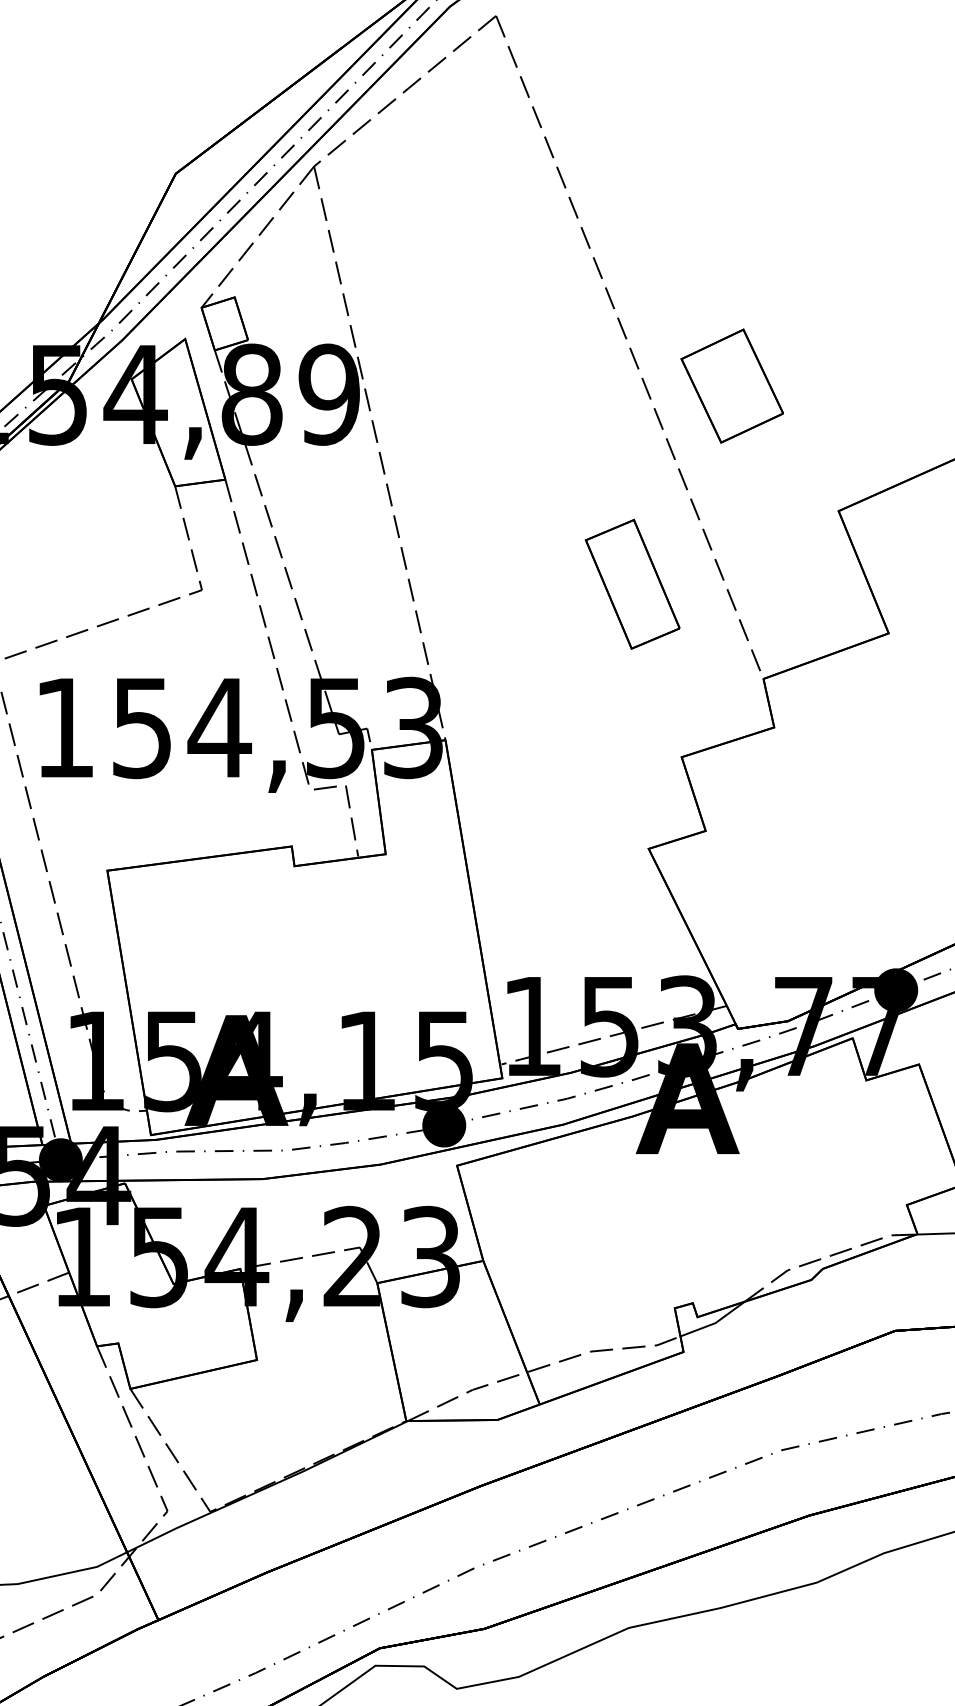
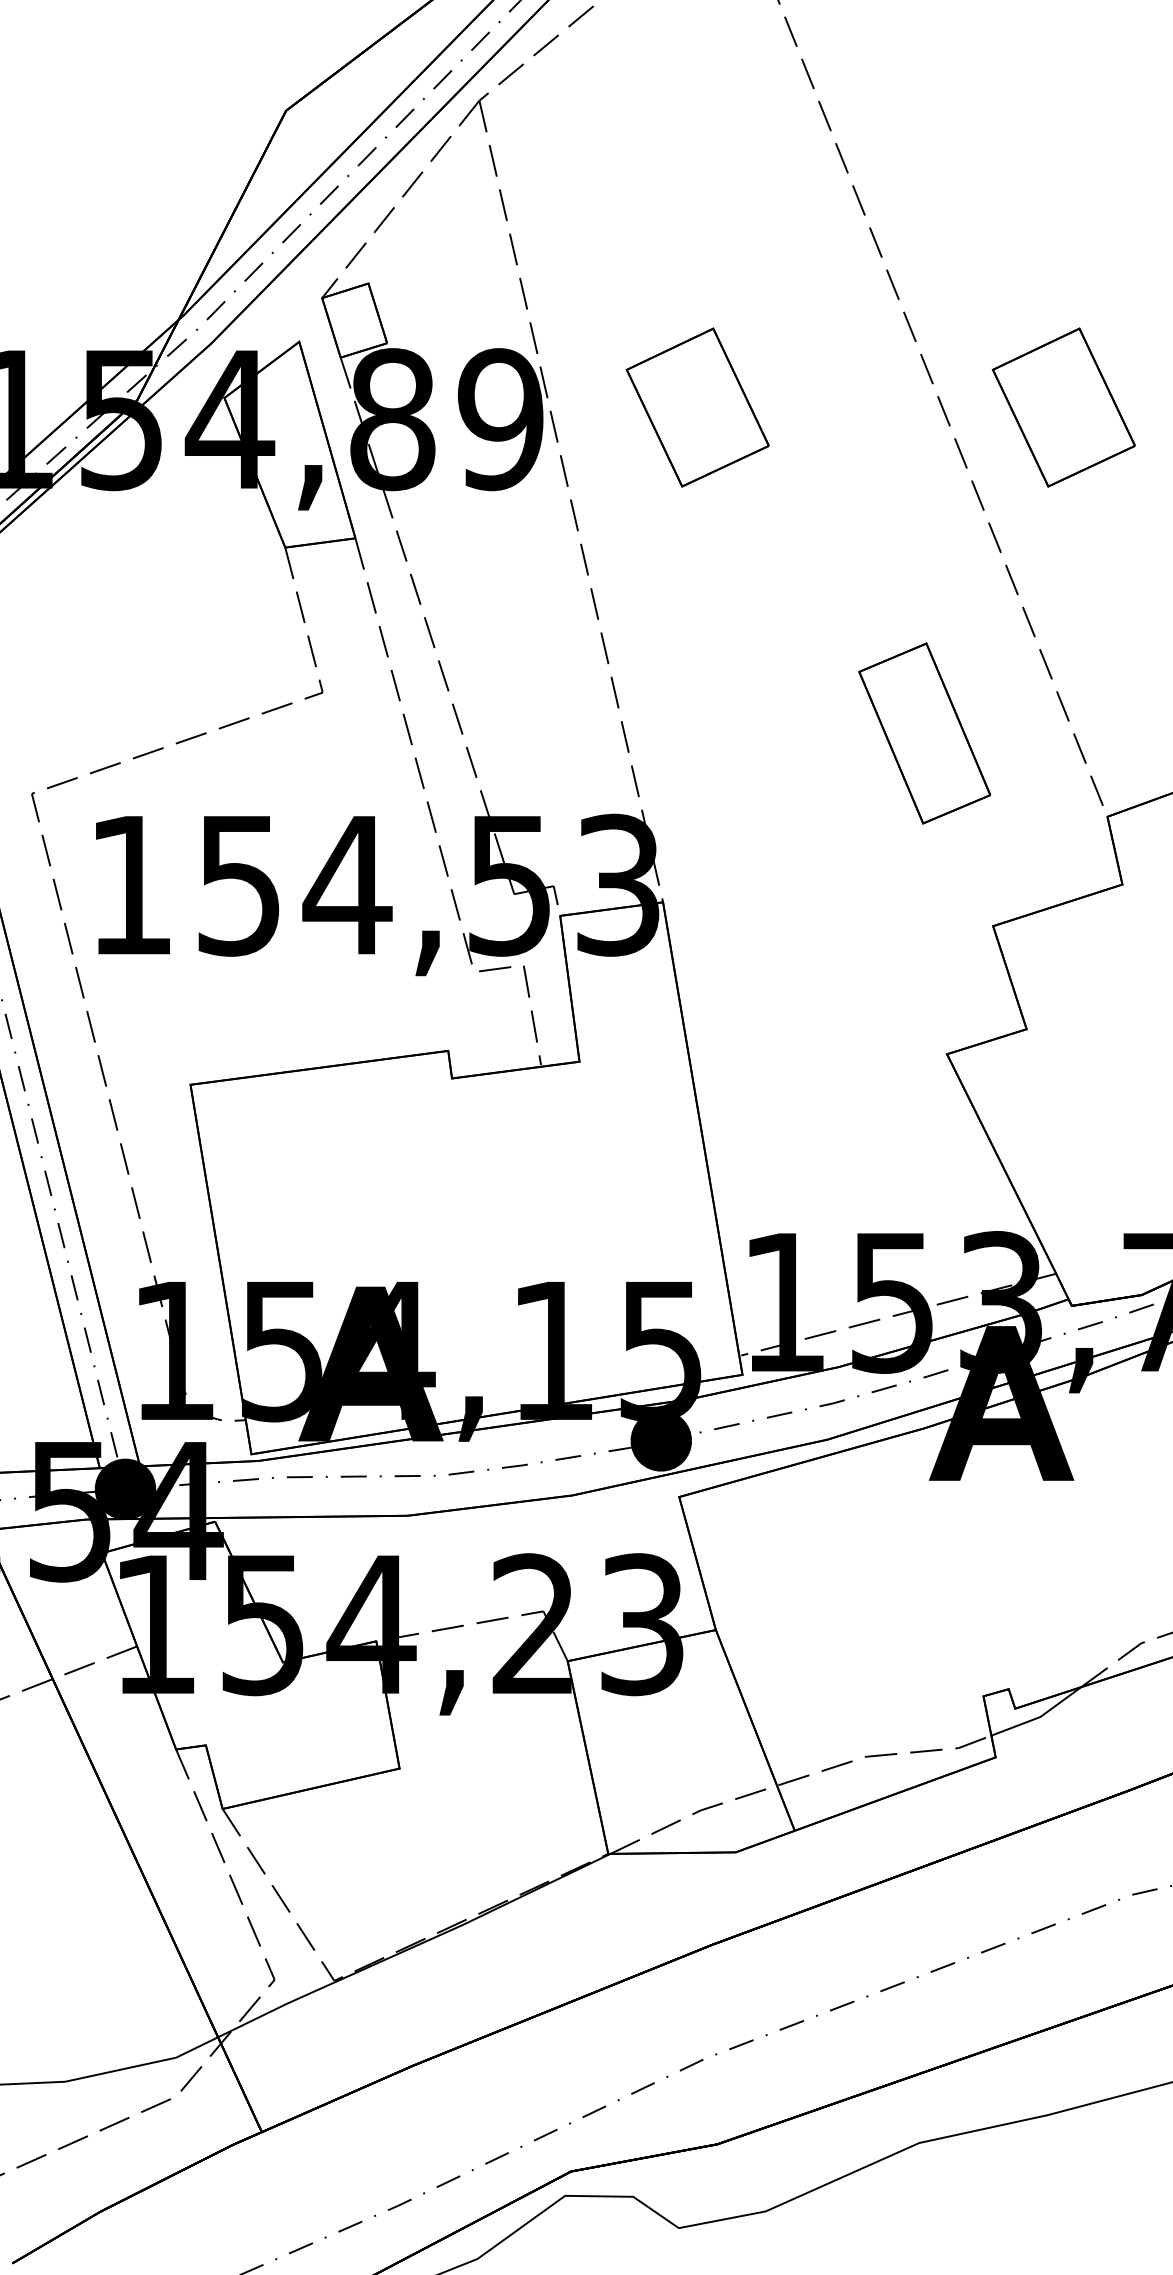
part: (469, 385) -> (696, 406), added
part: (632, 583) -> (924, 732), moved

